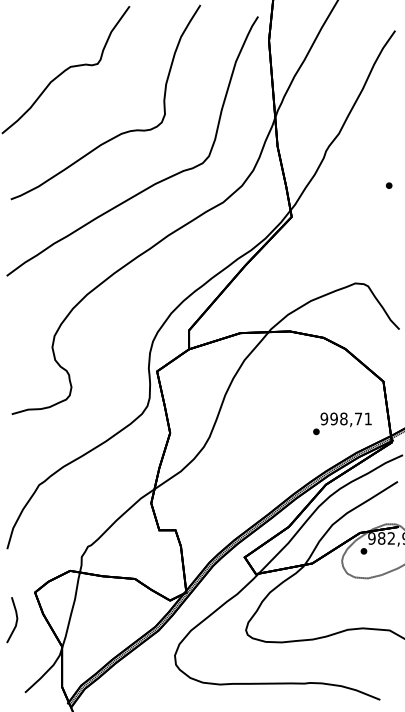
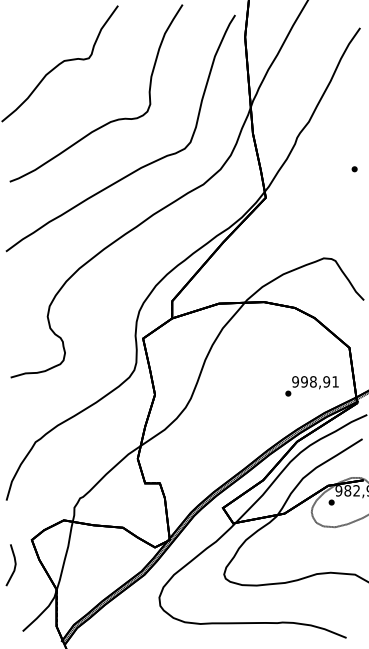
text: (358, 418) -> (326, 381), 998,71 -> 998,91

